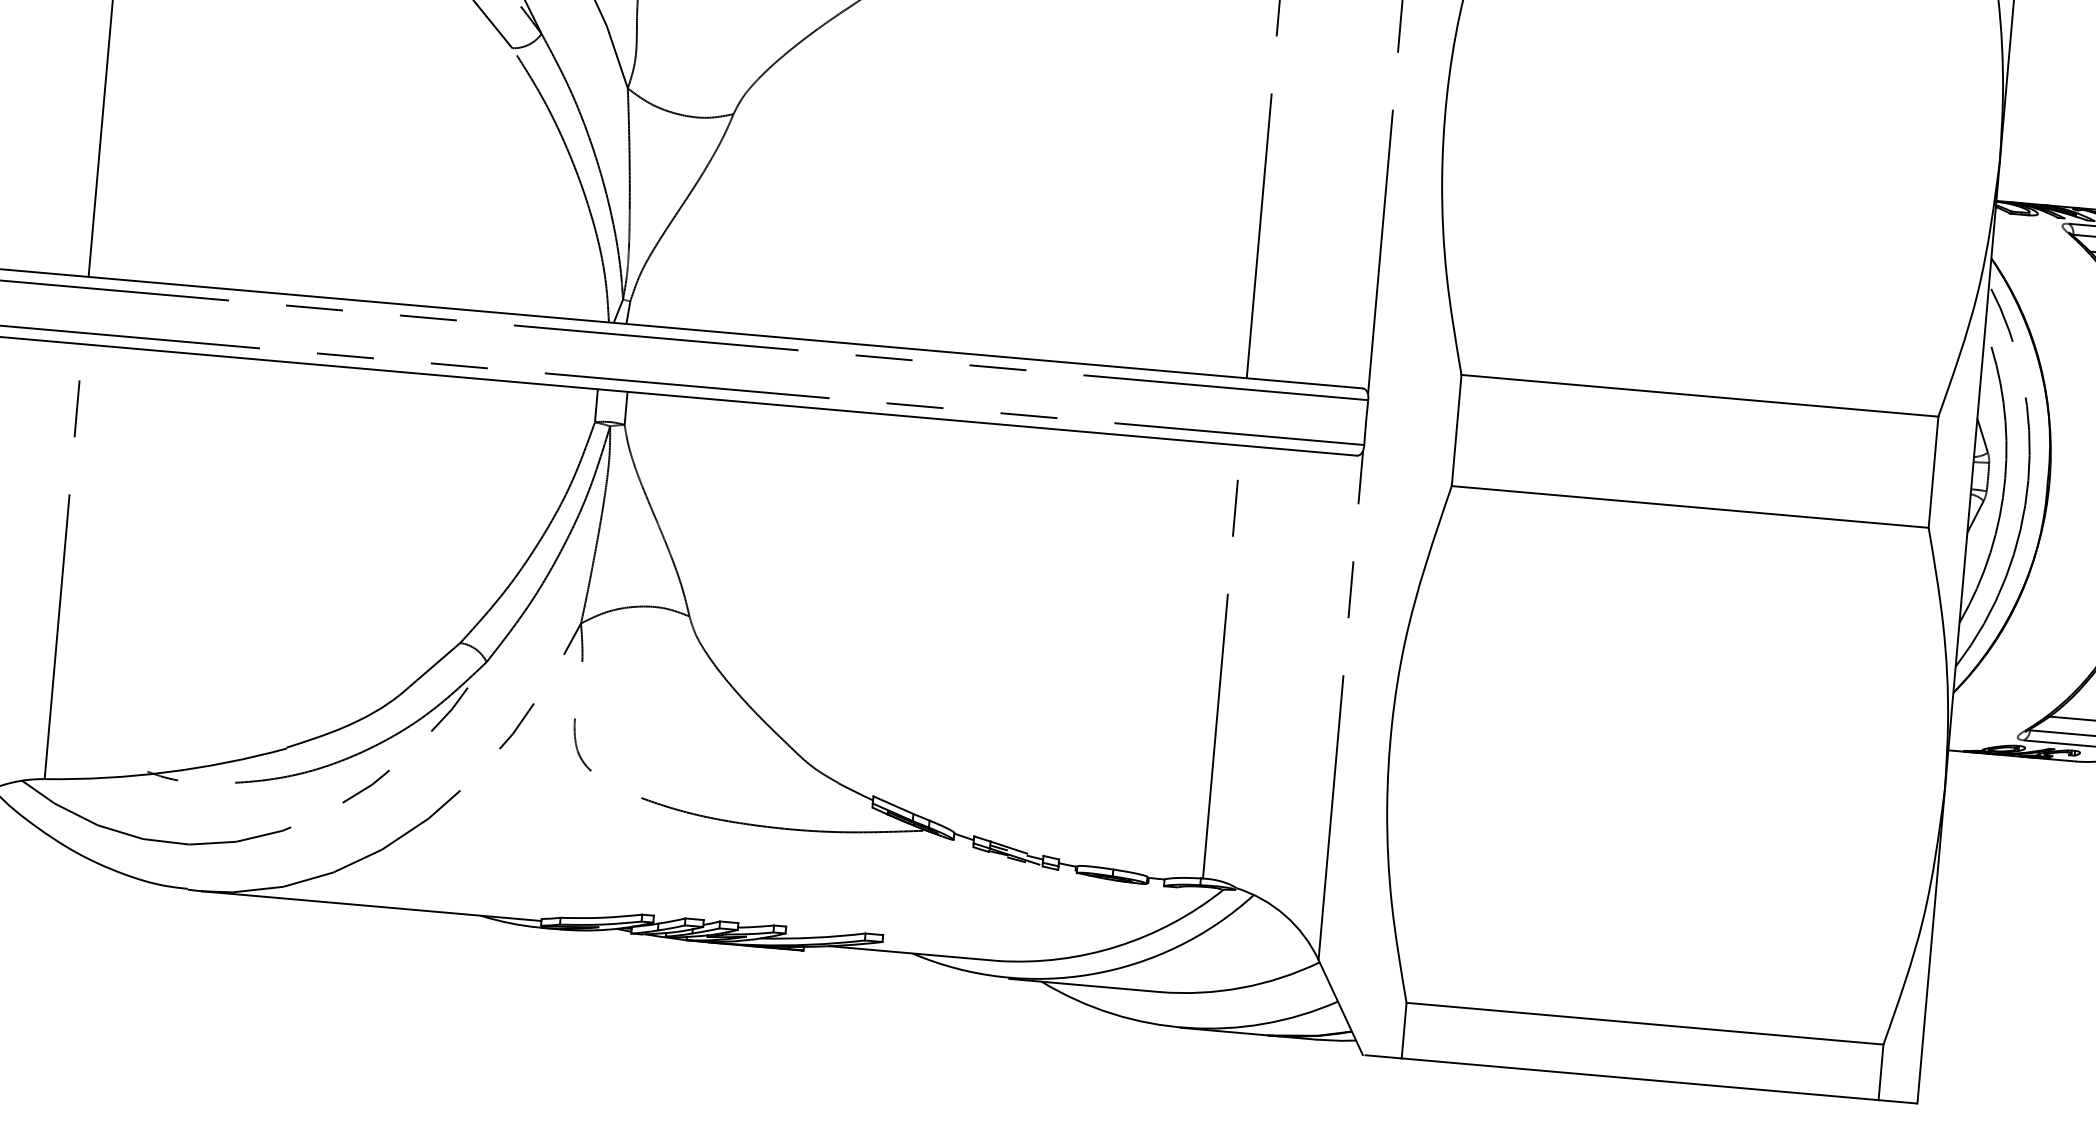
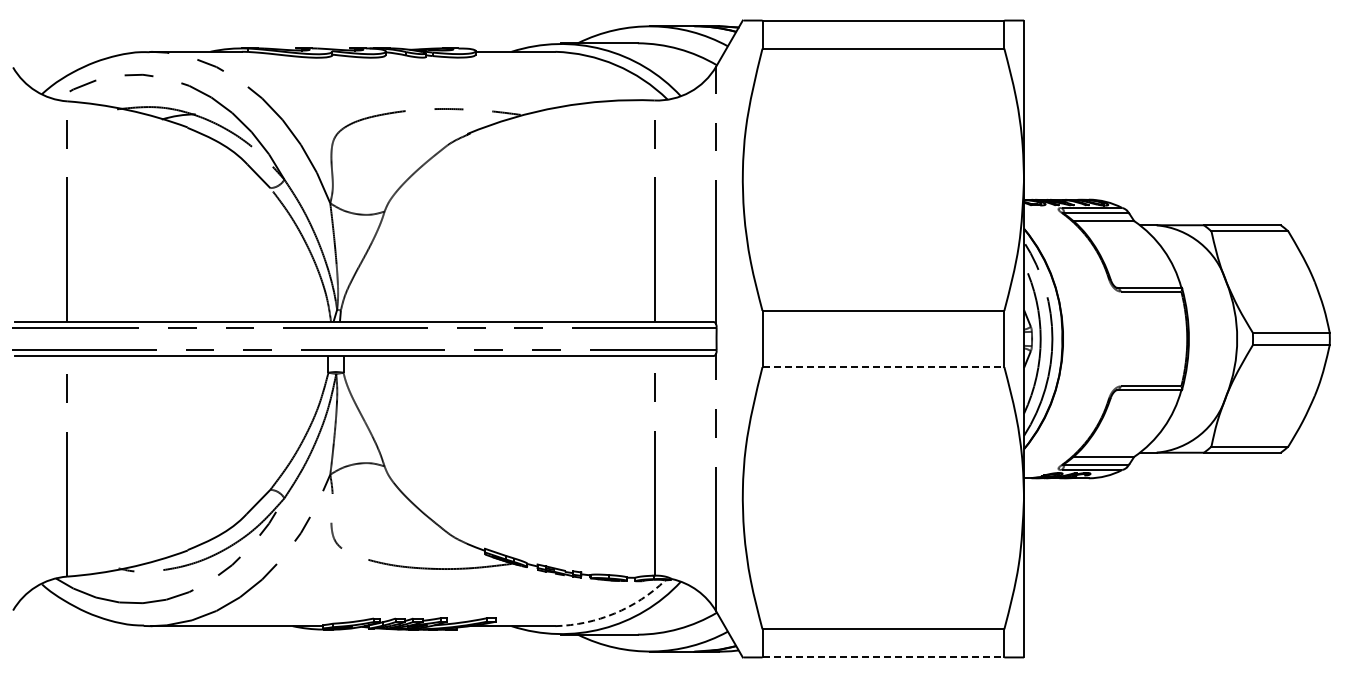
line: (1690, 507) -> (883, 367), solid -> dashed
arc: (1117, 946) -> (614, 613), solid -> dashed
line: (1640, 1079) -> (883, 657), solid -> dashed

